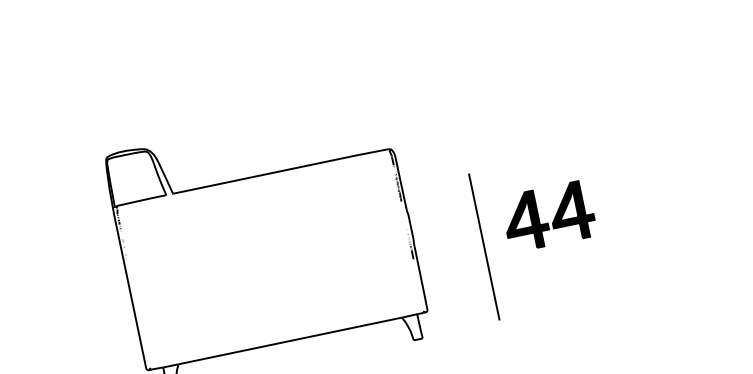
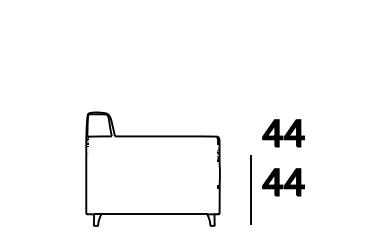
part: (527, 113) -> (283, 133), added

